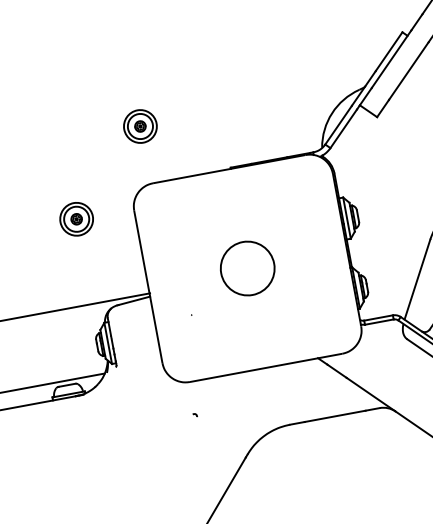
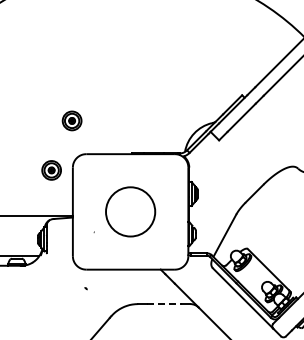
part: (139, 125) -> (71, 120), moved
part: (76, 219) -> (51, 170), moved
circle: (247, 267) -> (130, 211), size x1.6
line: (335, 417) -> (164, 304), solid -> dashed

